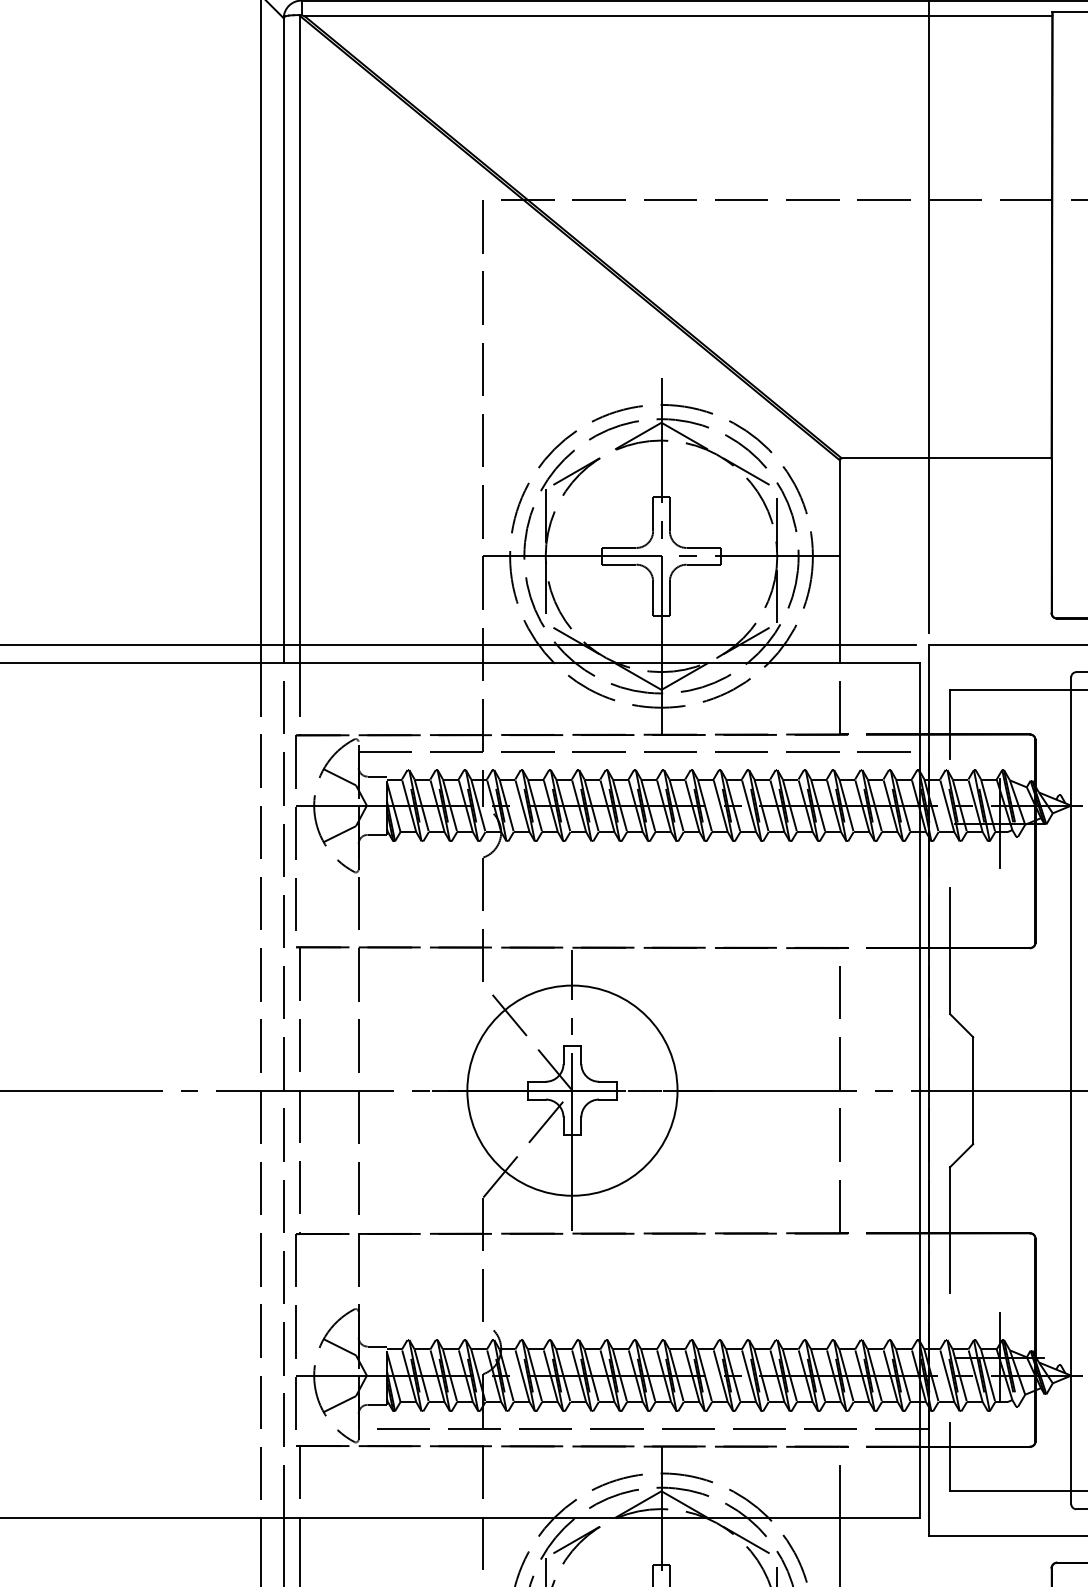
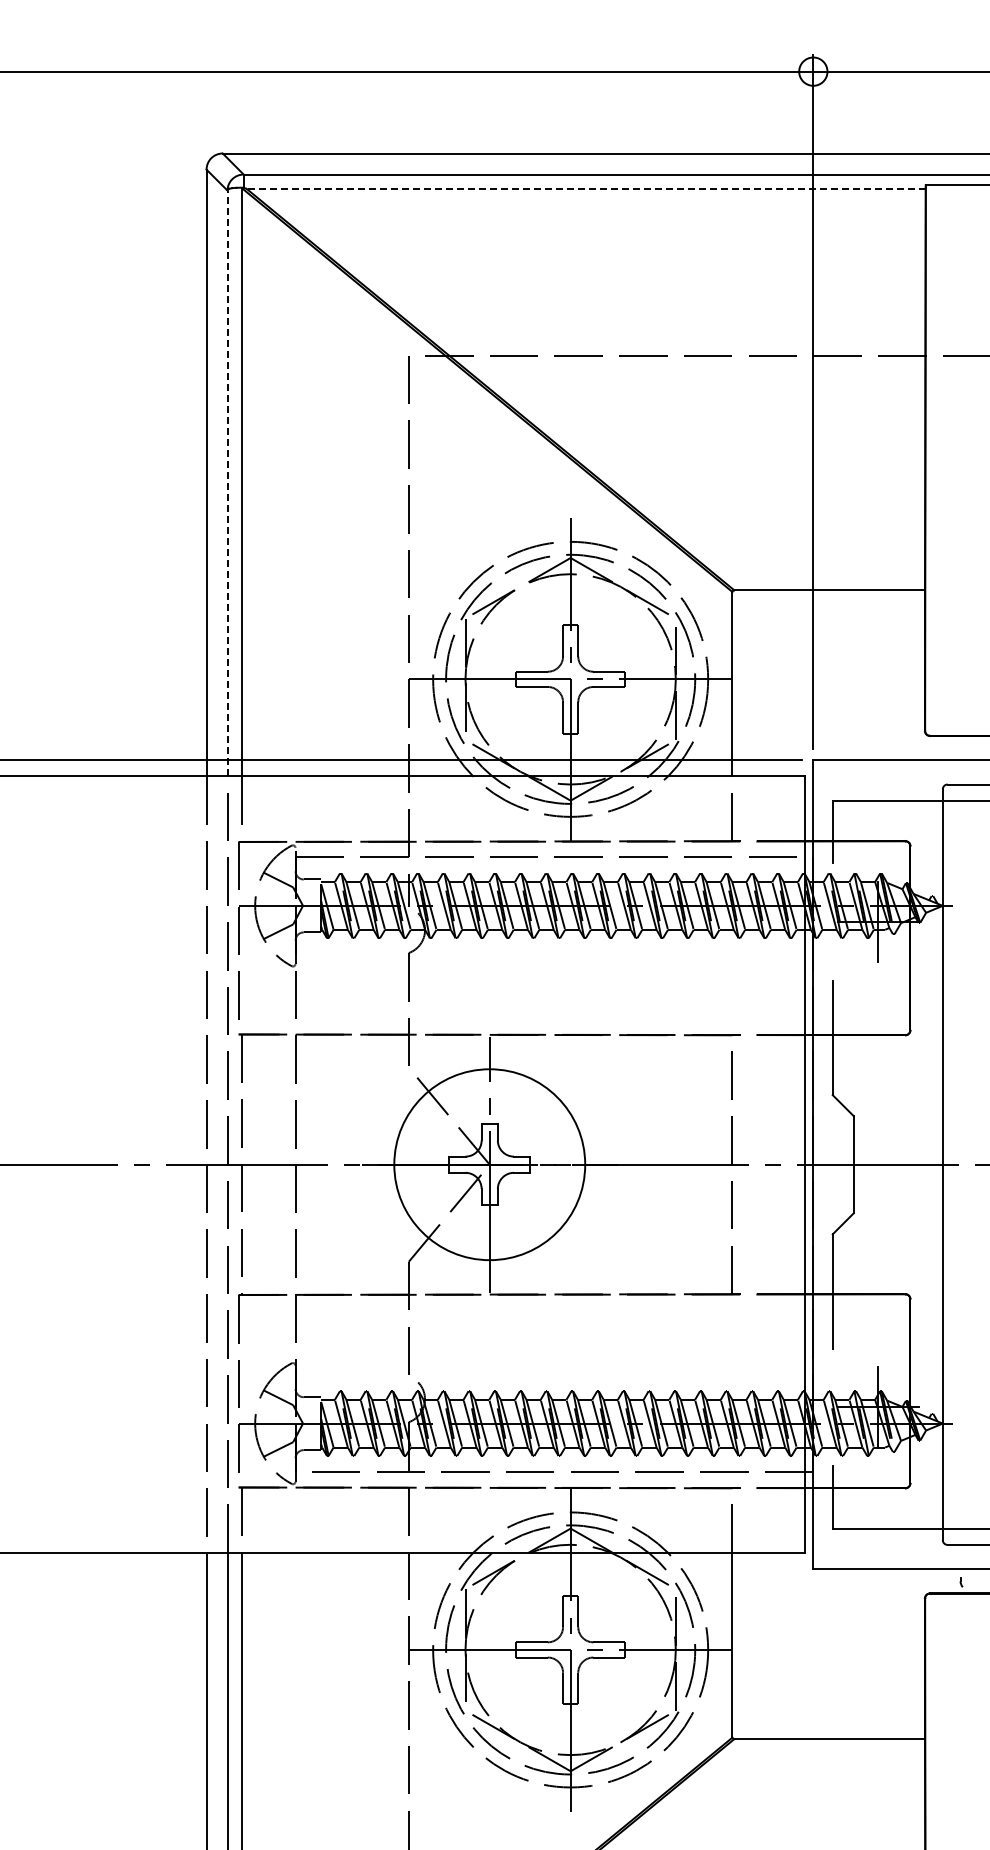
line: (678, 15) -> (586, 188), solid -> dashed
line: (283, 340) -> (227, 483), solid -> dashed

